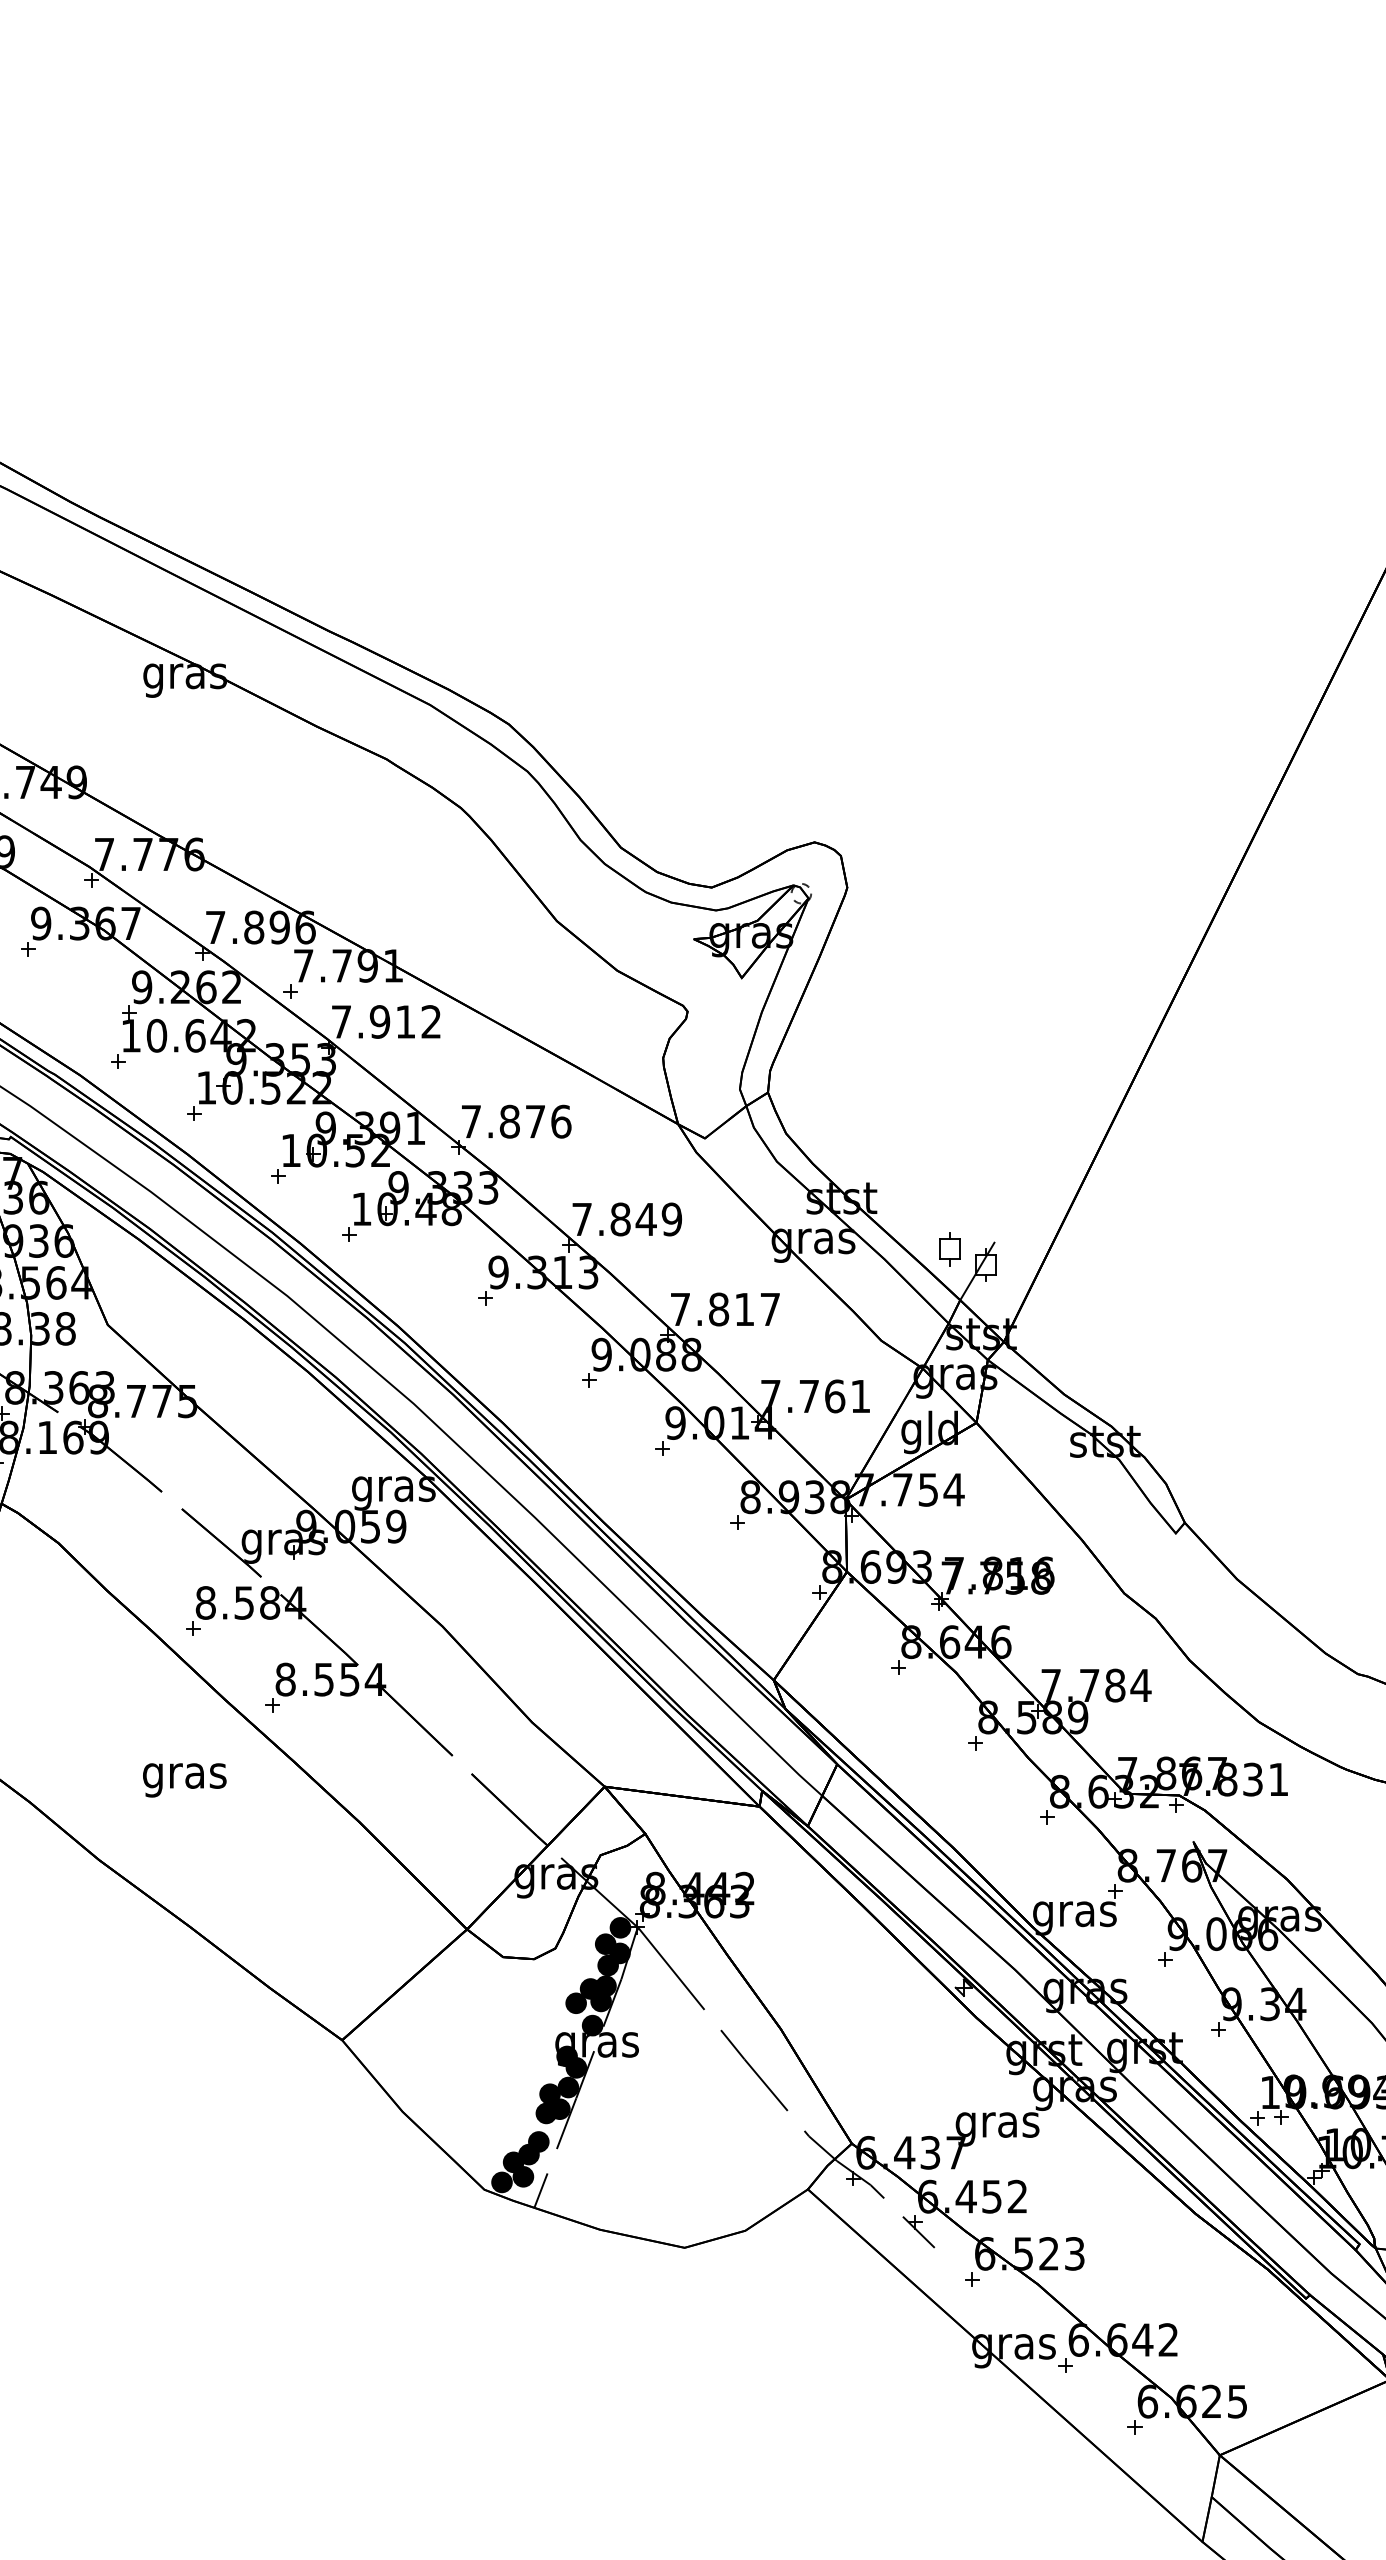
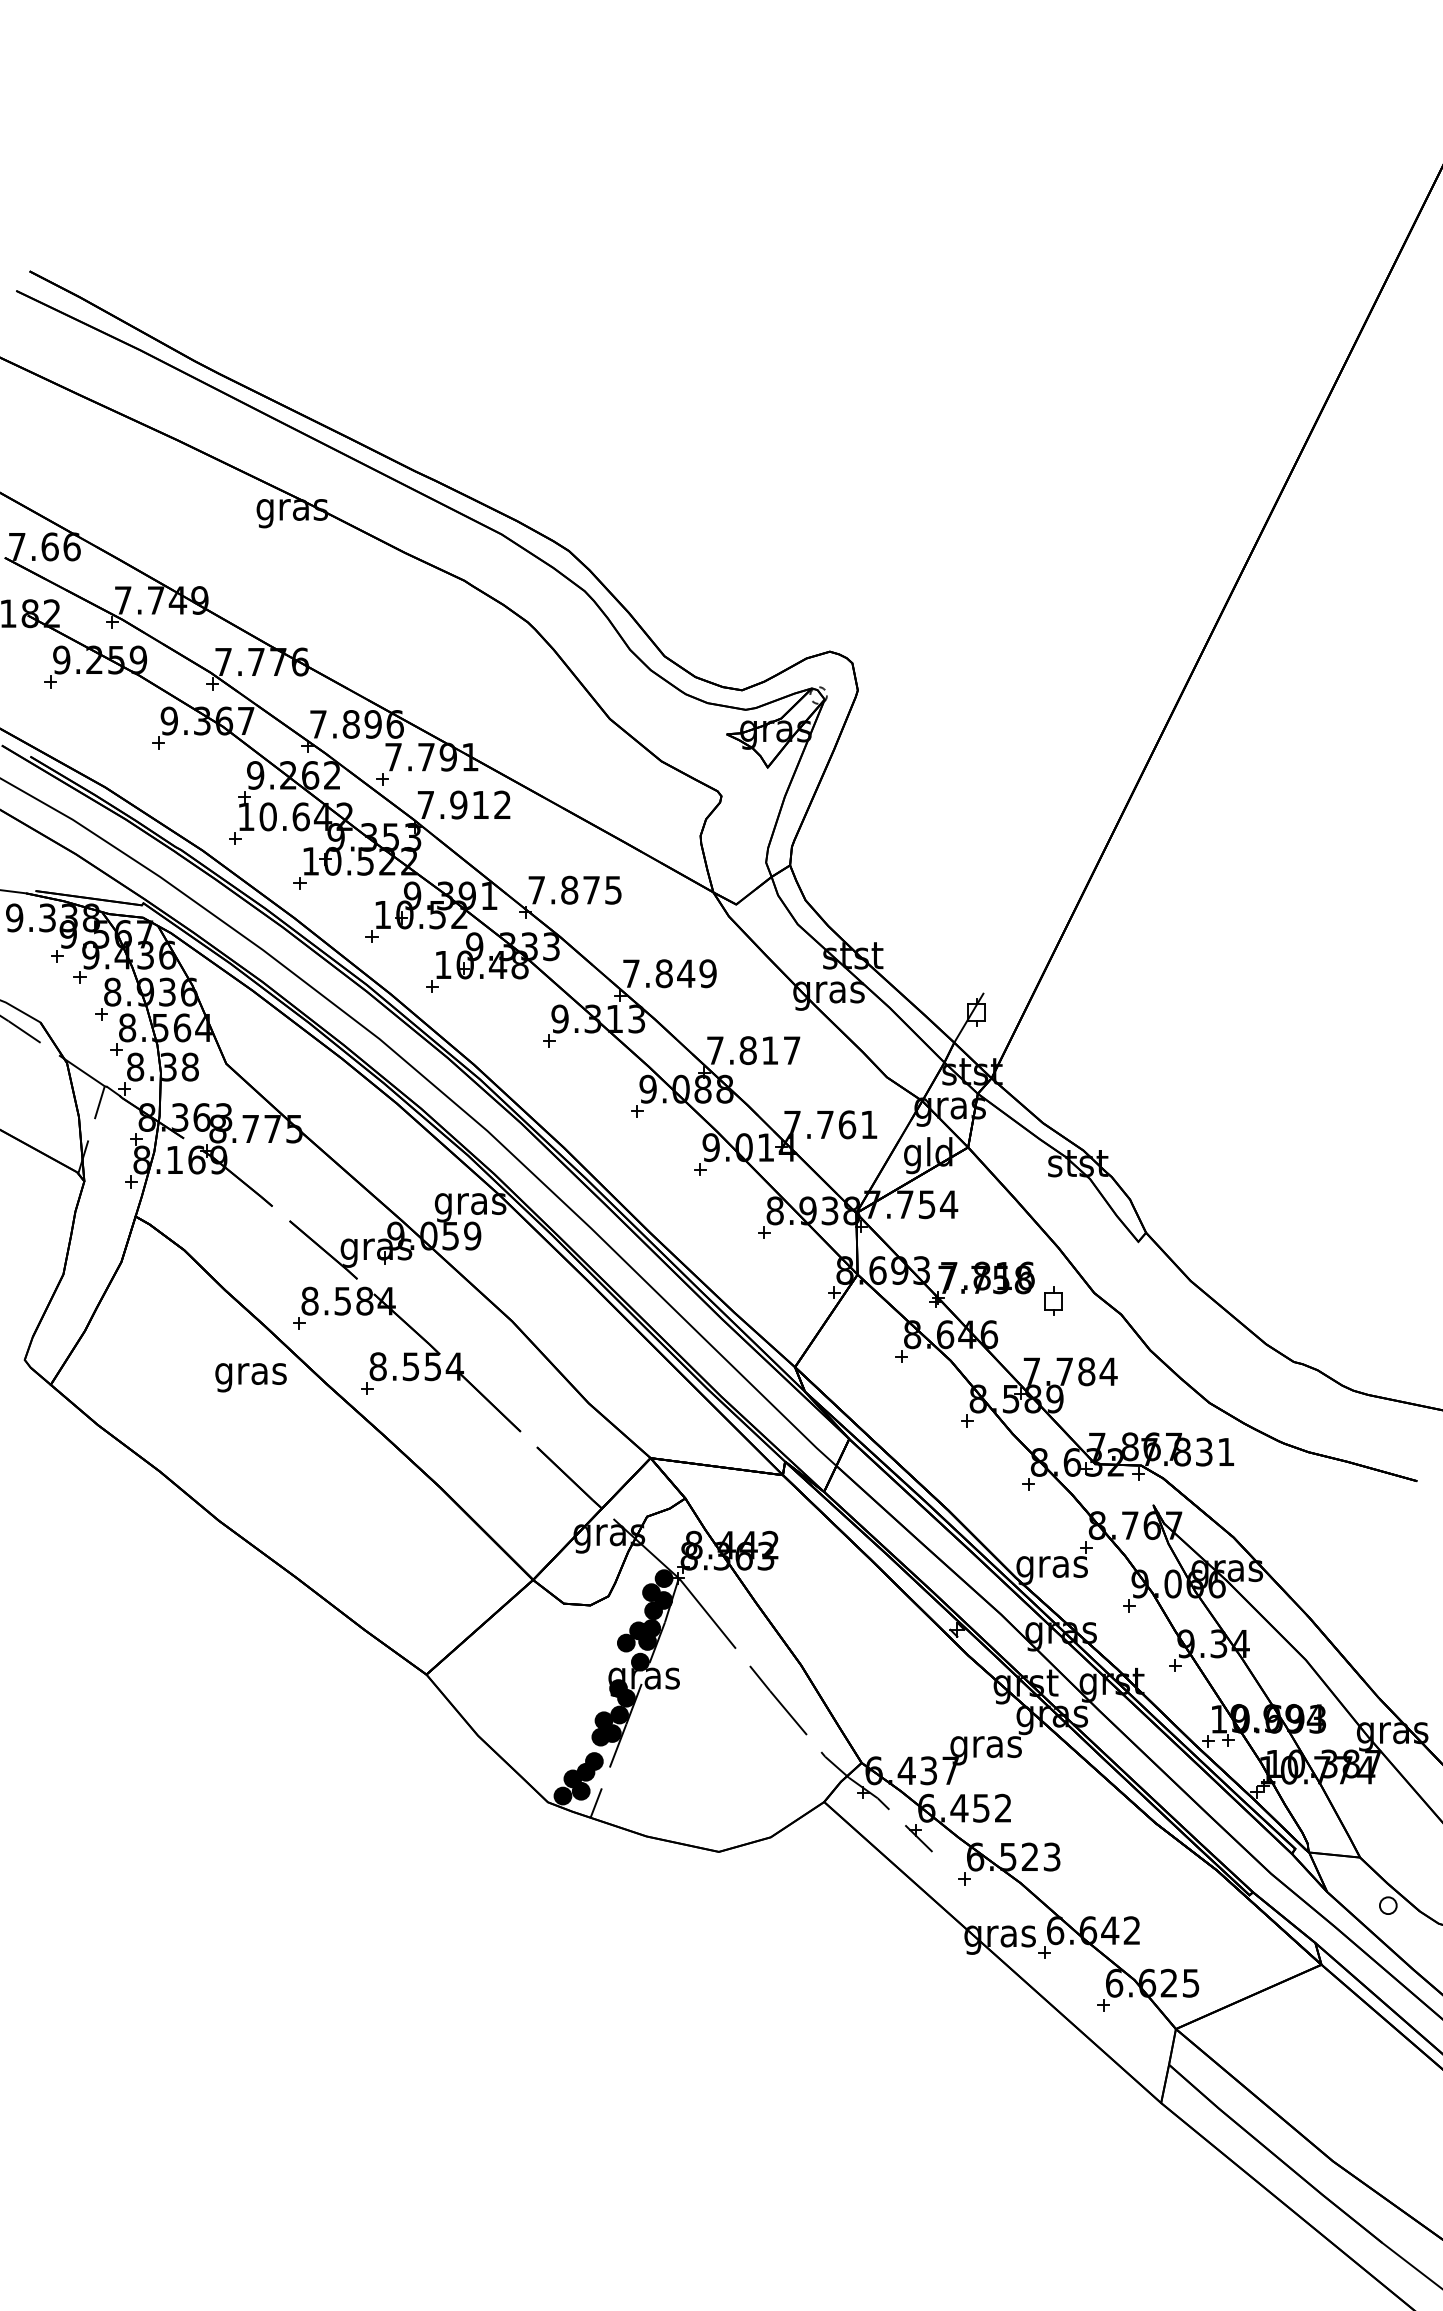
text: (561, 1120) -> (613, 889), 7.876 -> 7.875
part: (949, 1248) -> (1053, 1300), moved
text: (184, 1780) -> (250, 1377), moved

